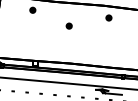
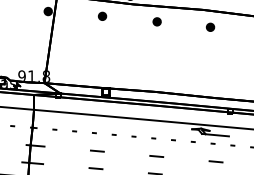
part: (68, 25) -> (156, 21), moved

